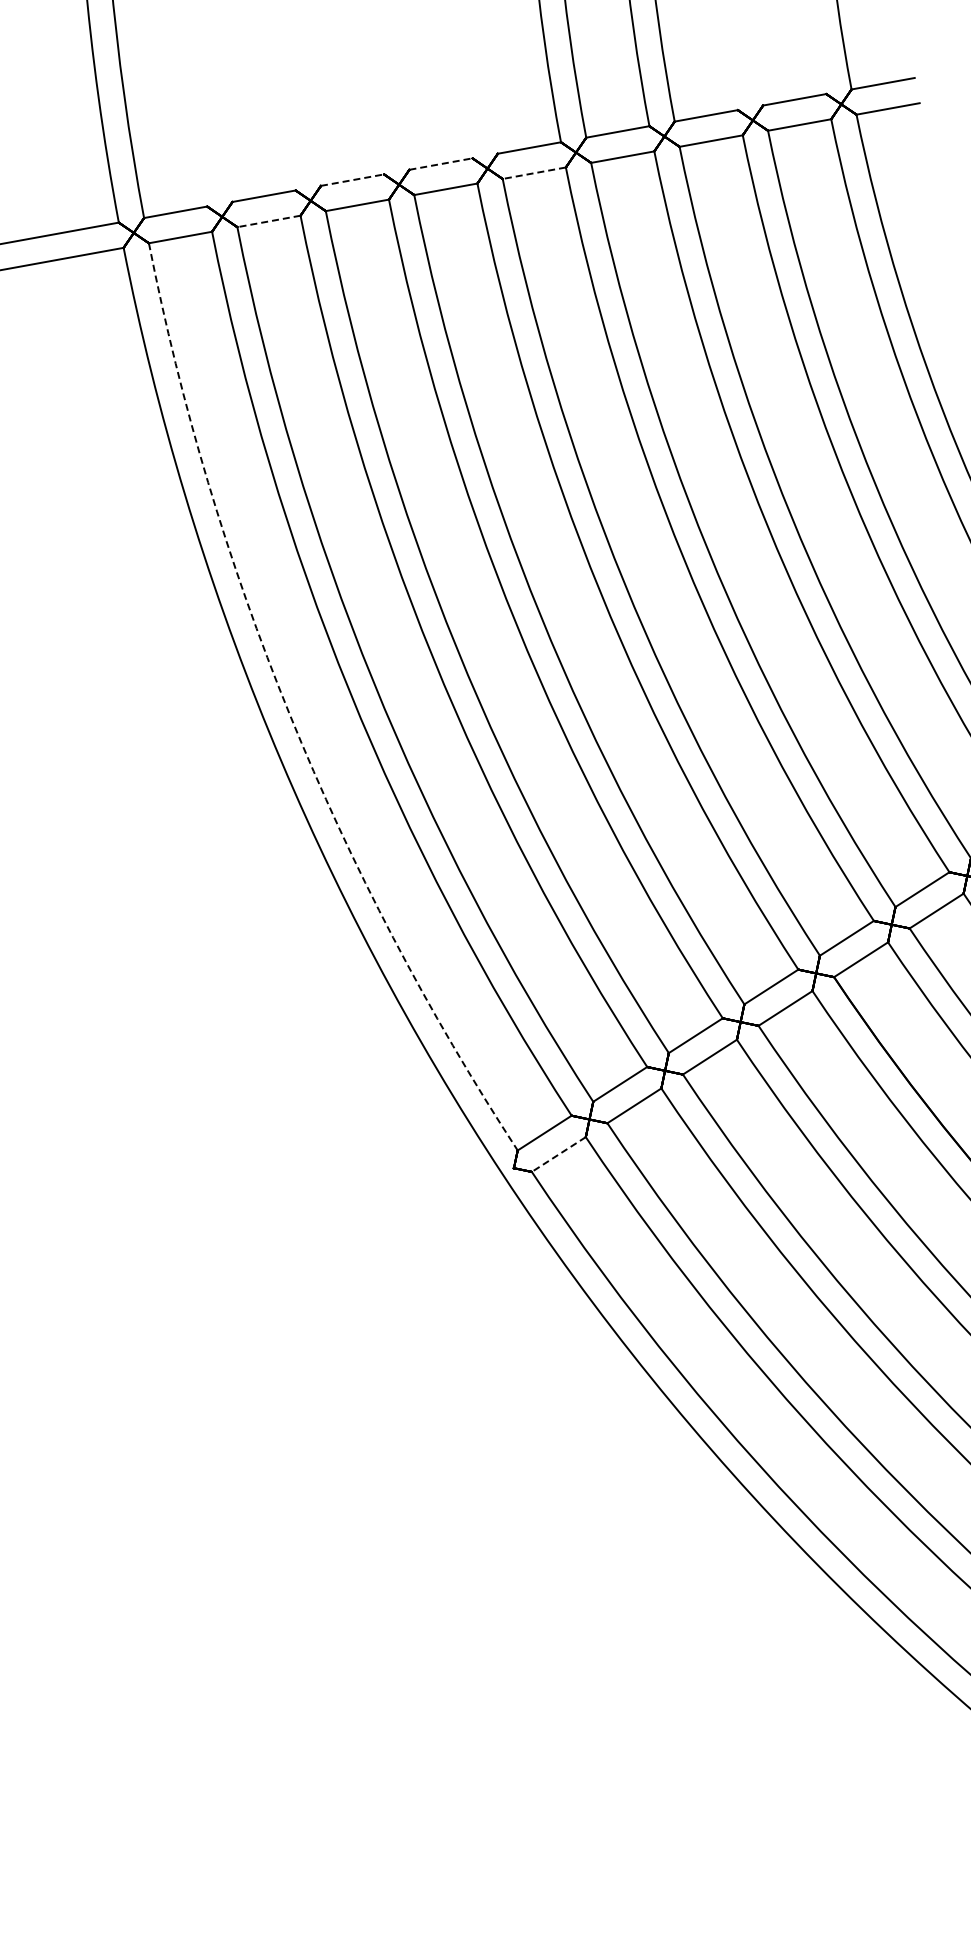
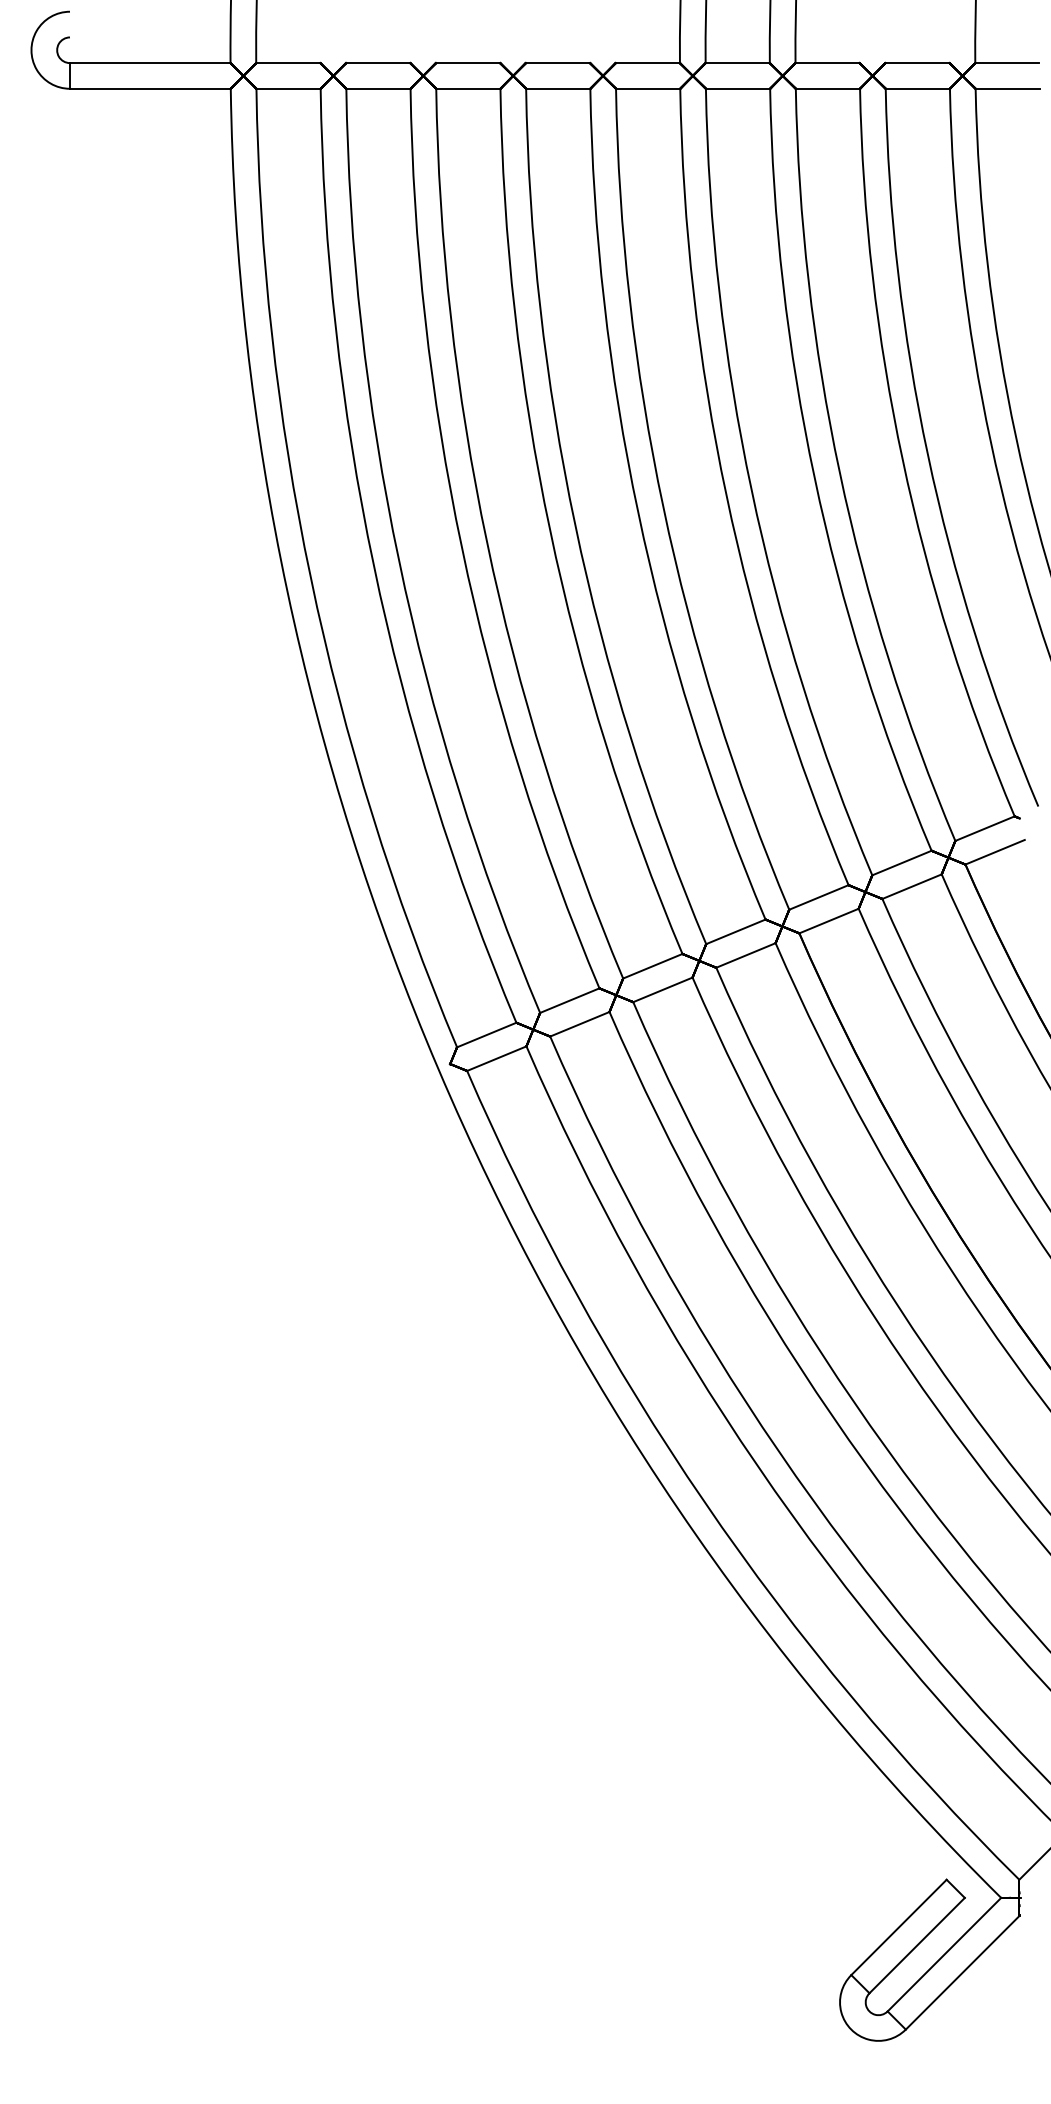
line: (441, 164) -> (558, 63), dashed -> solid
line: (533, 173) -> (647, 88), dashed -> solid
line: (353, 180) -> (468, 63), dashed -> solid
line: (267, 221) -> (377, 88), dashed -> solid
arc: (289, 714) -> (310, 577), dashed -> solid
line: (558, 1154) -> (496, 1058), dashed -> solid

